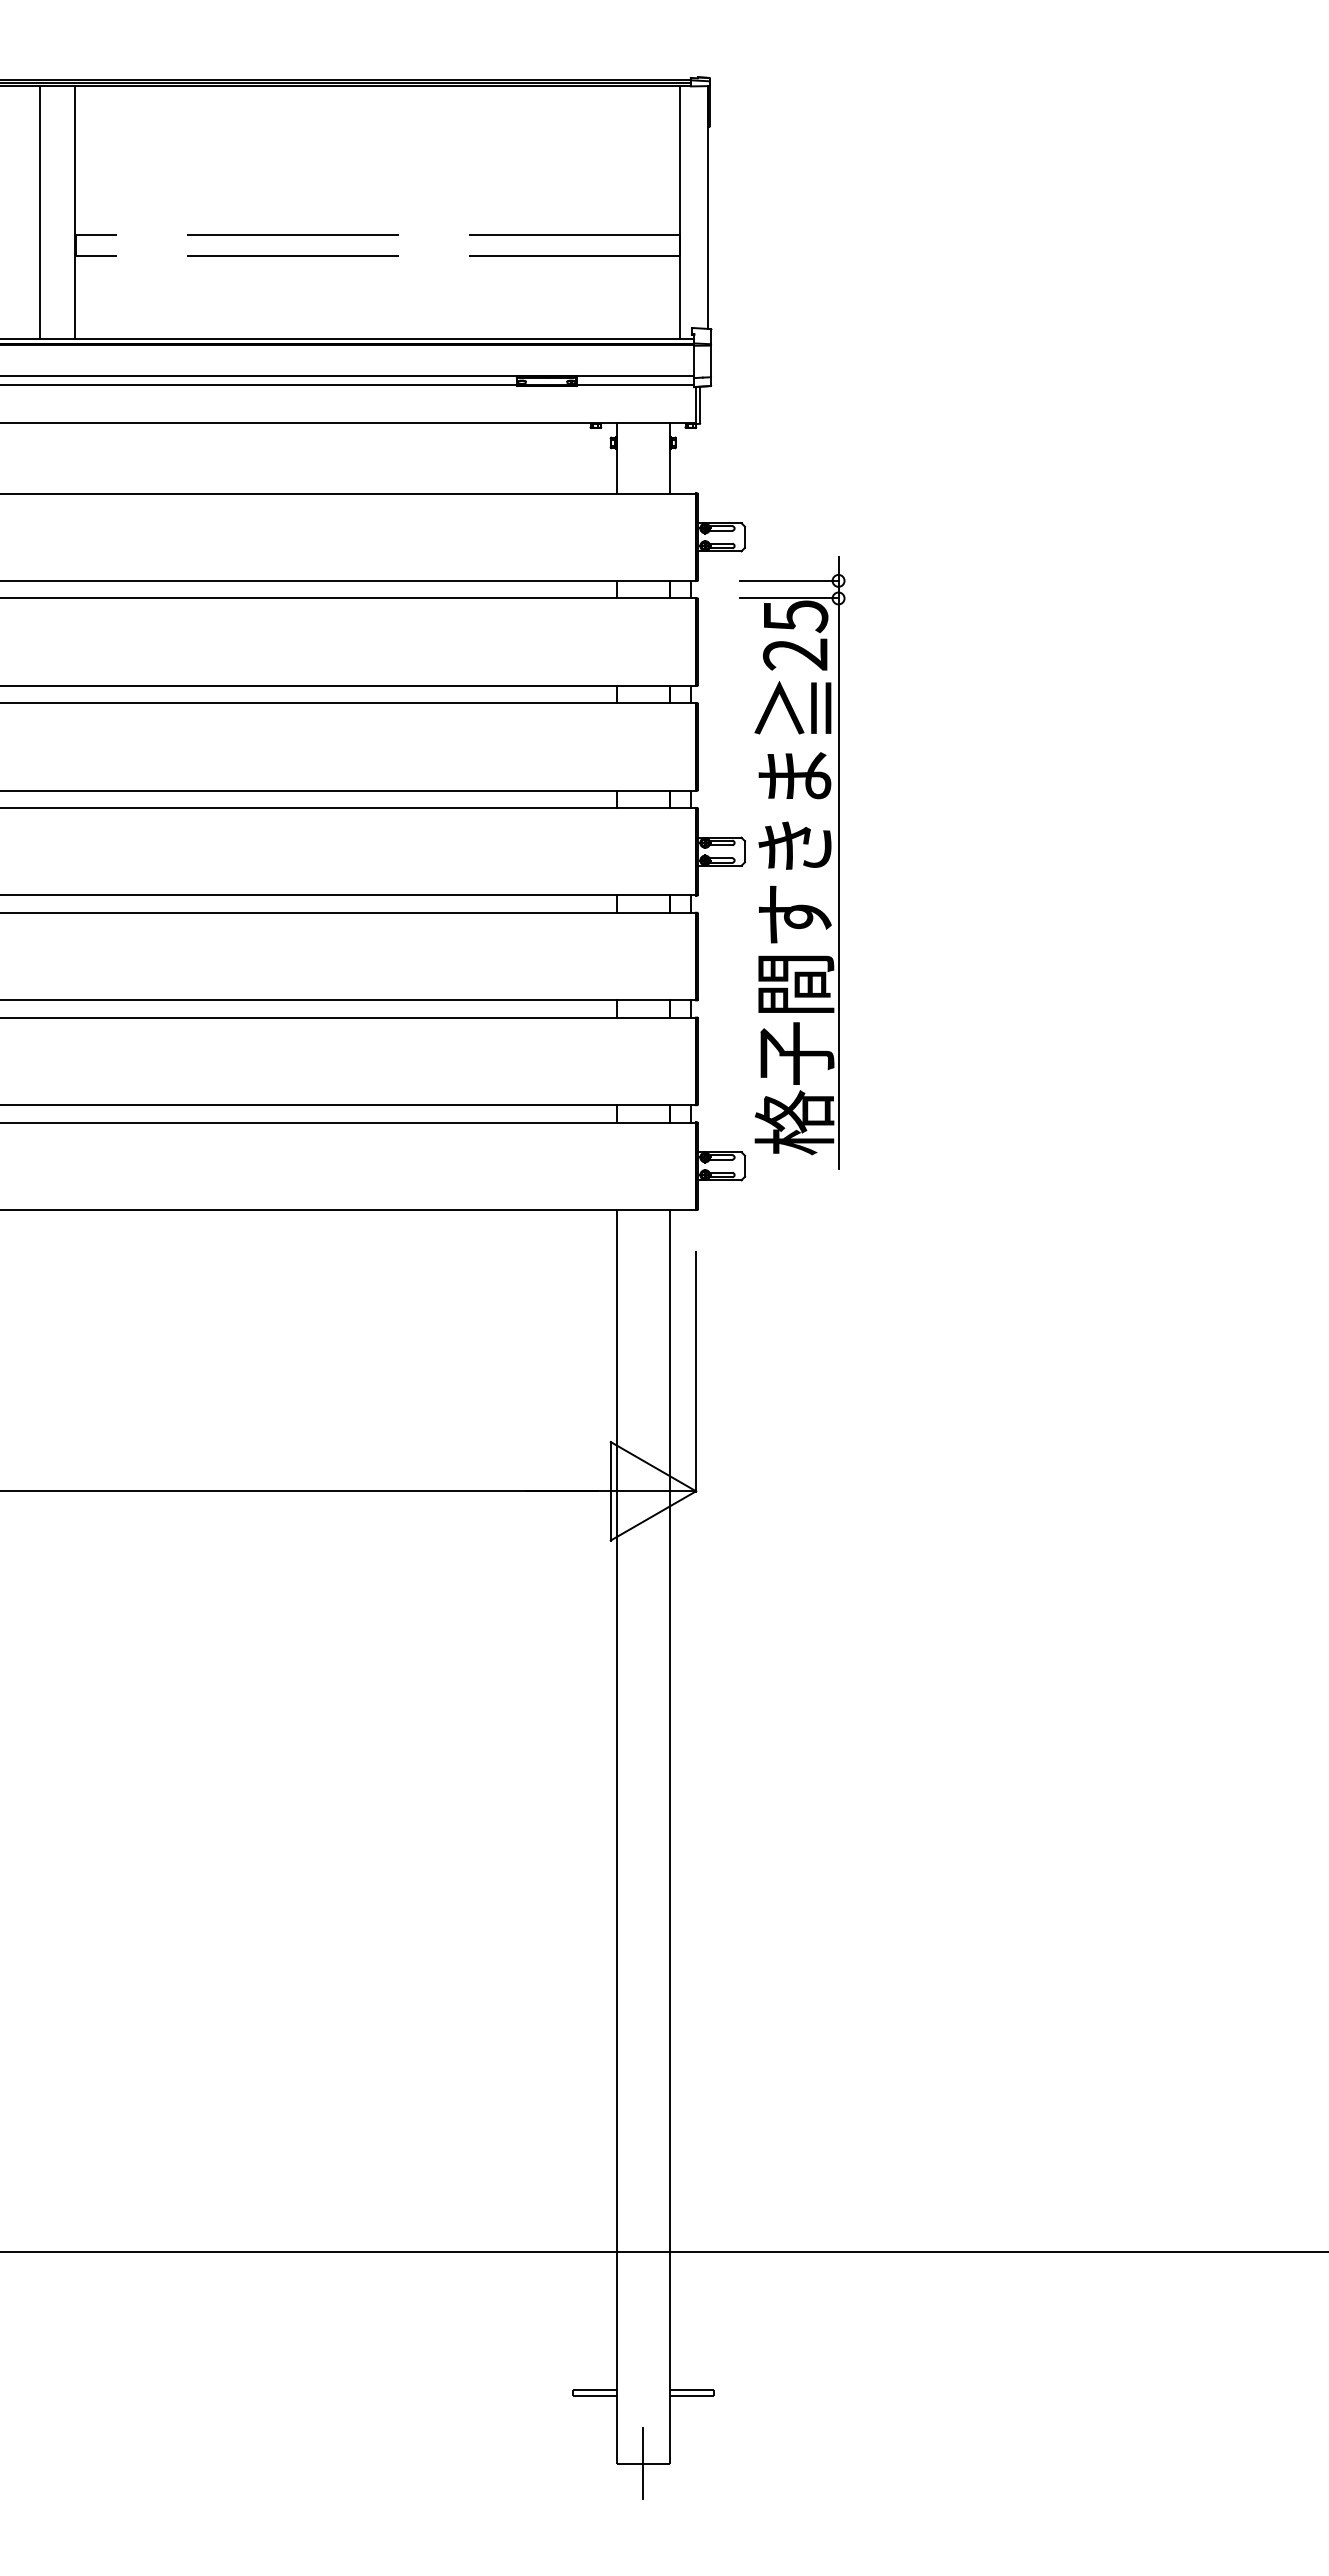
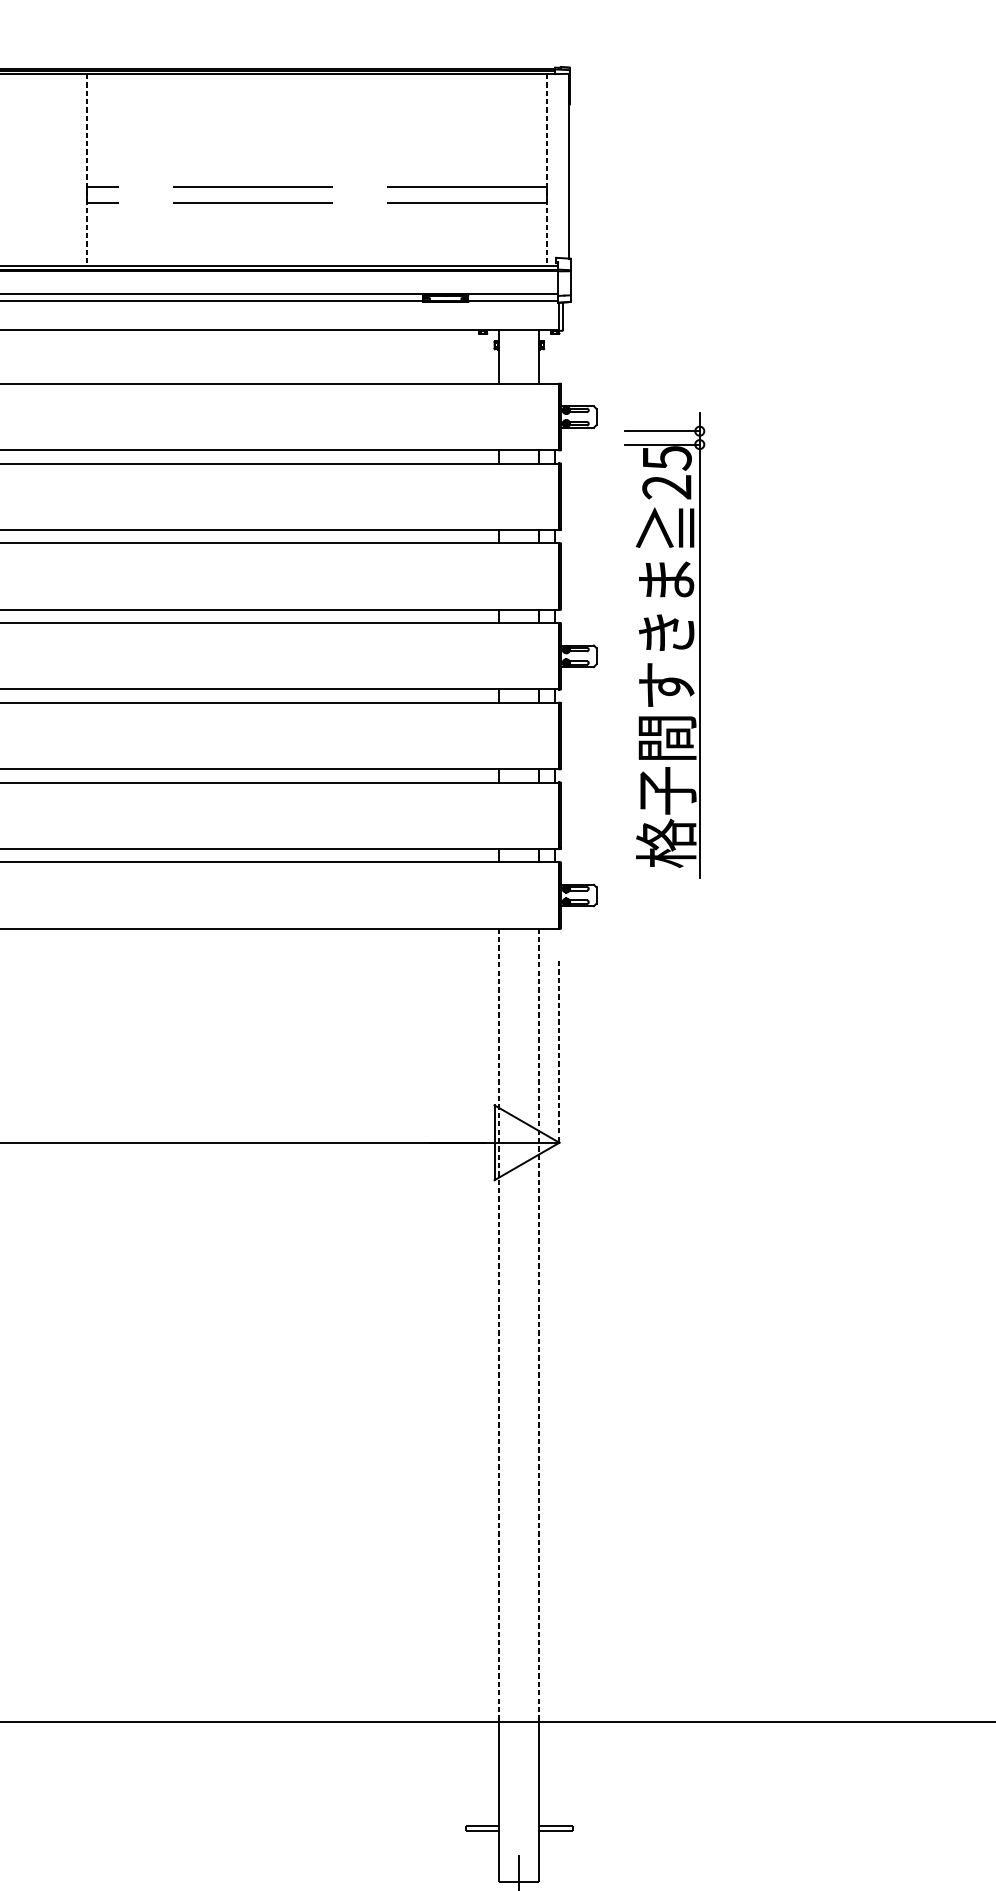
line: (40, 212) -> (60, 170), removed
line: (75, 213) -> (87, 170), solid -> dashed
line: (680, 213) -> (547, 170), solid -> dashed
part: (792, 862) -> (664, 645), moved
line: (696, 1372) -> (559, 1052), solid -> dashed
line: (616, 1731) -> (498, 1325), solid -> dashed
line: (669, 1731) -> (539, 1325), solid -> dashed

